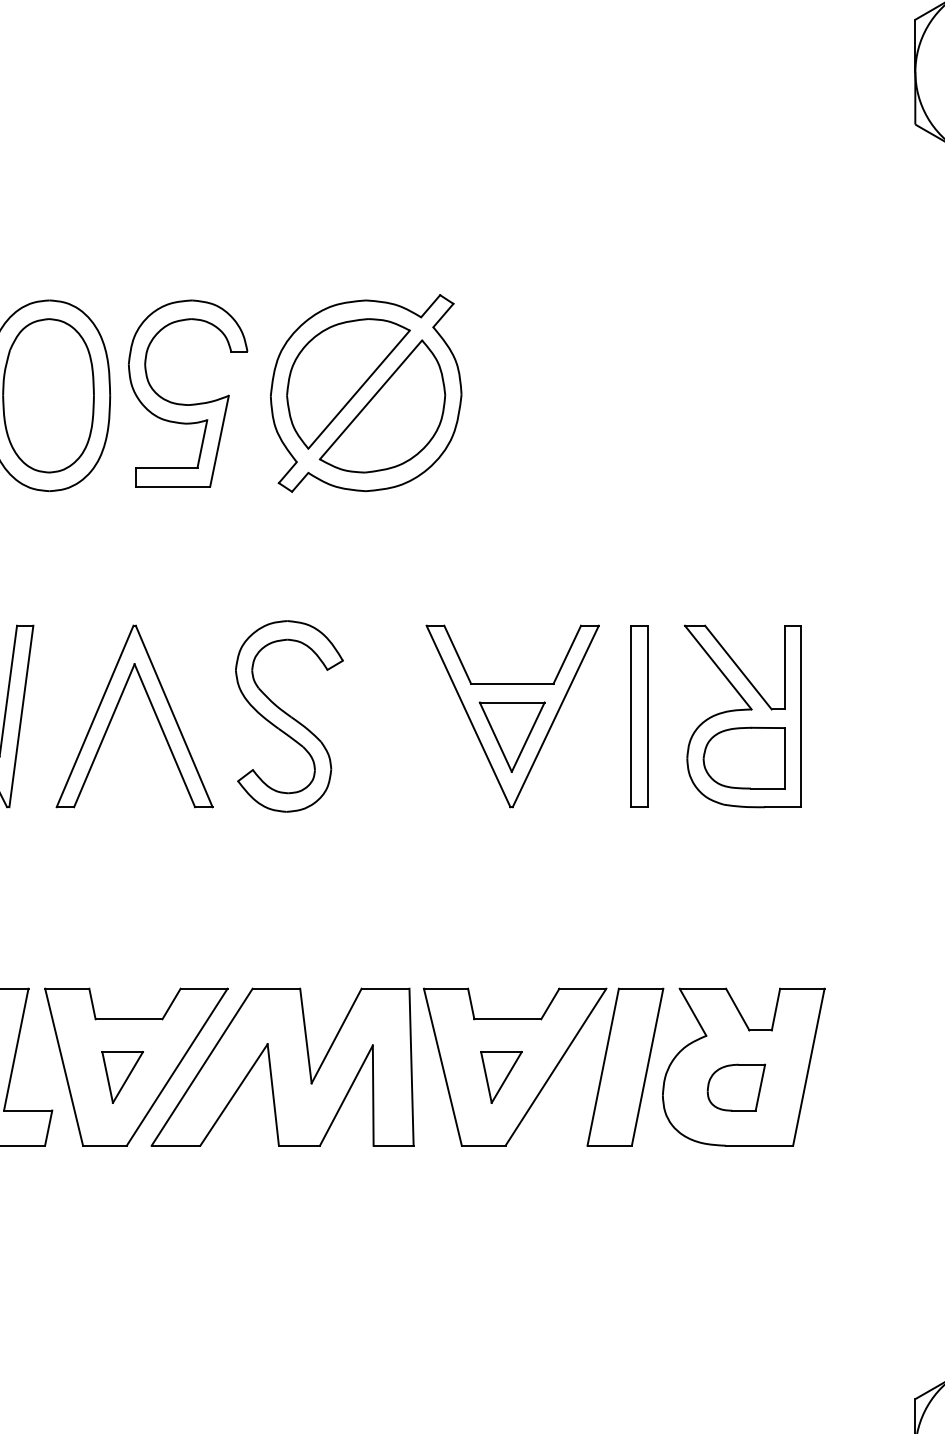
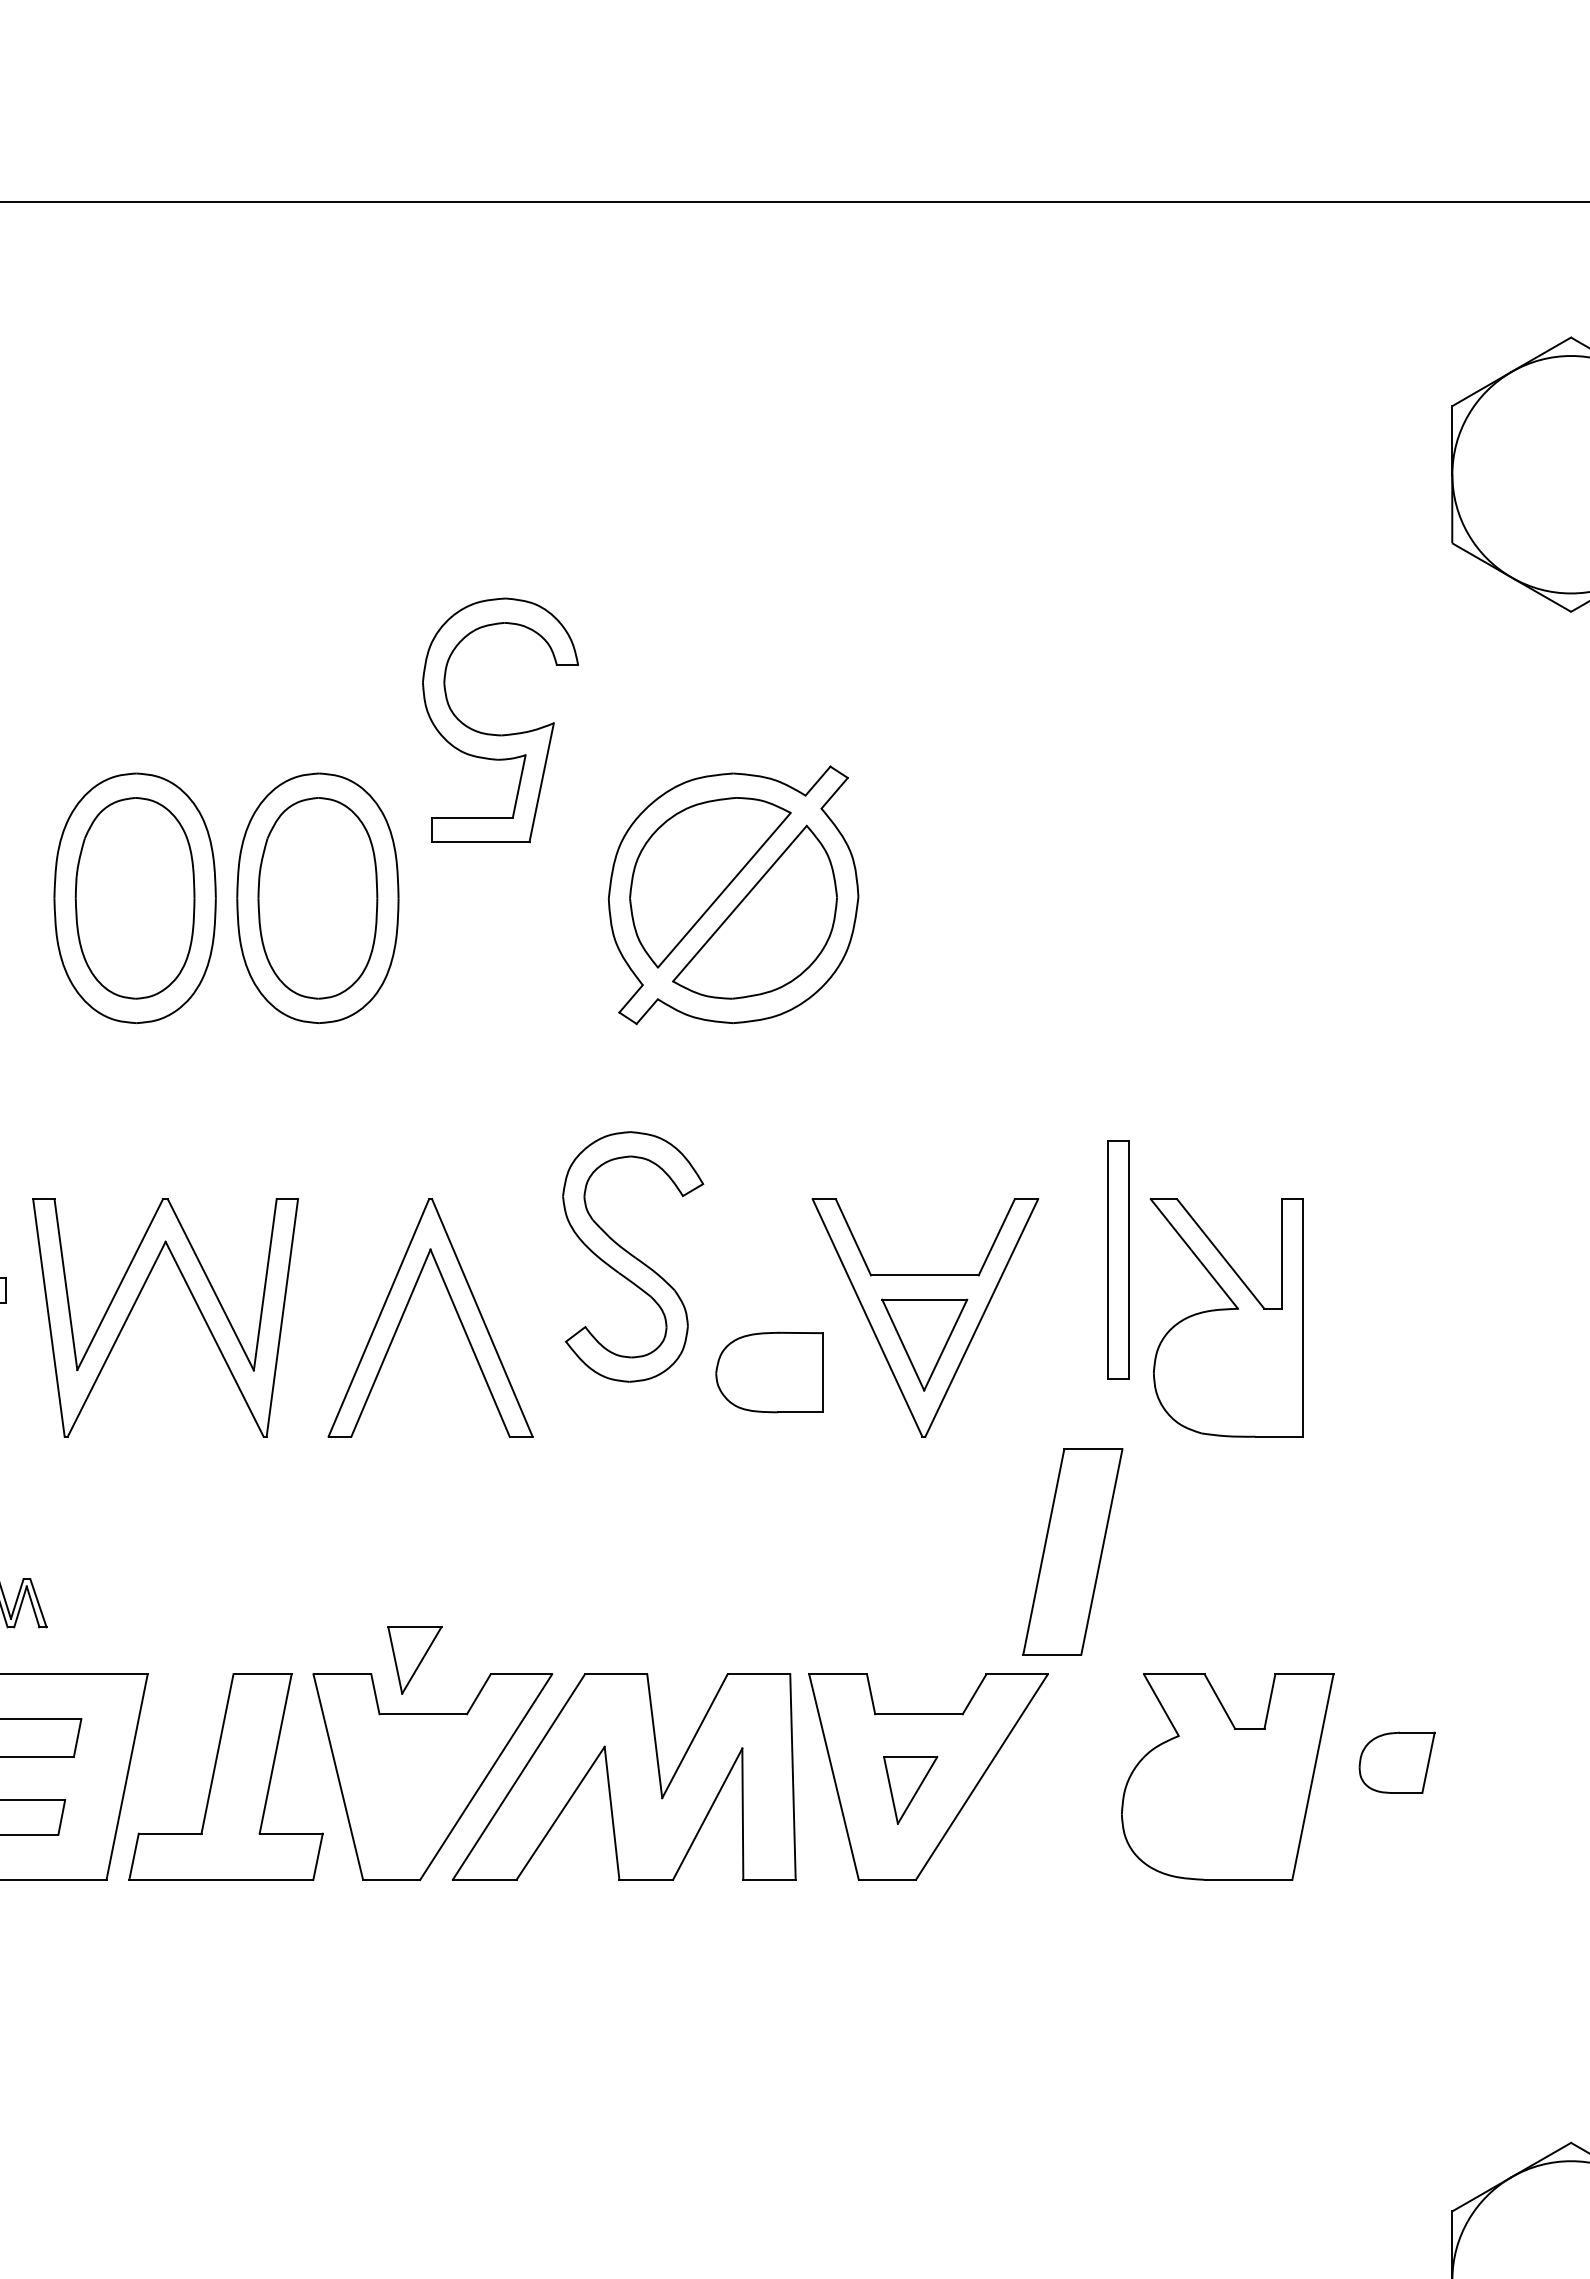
part: (188, 404) -> (500, 734), moved
part: (289, 716) -> (633, 1256), moved
part: (639, 716) -> (1118, 1259), moved
part: (744, 758) -> (769, 1372), moved
part: (625, 1066) -> (1072, 1551), moved
part: (122, 1077) -> (414, 1660), moved
part: (735, 1087) -> (1396, 1762), moved

